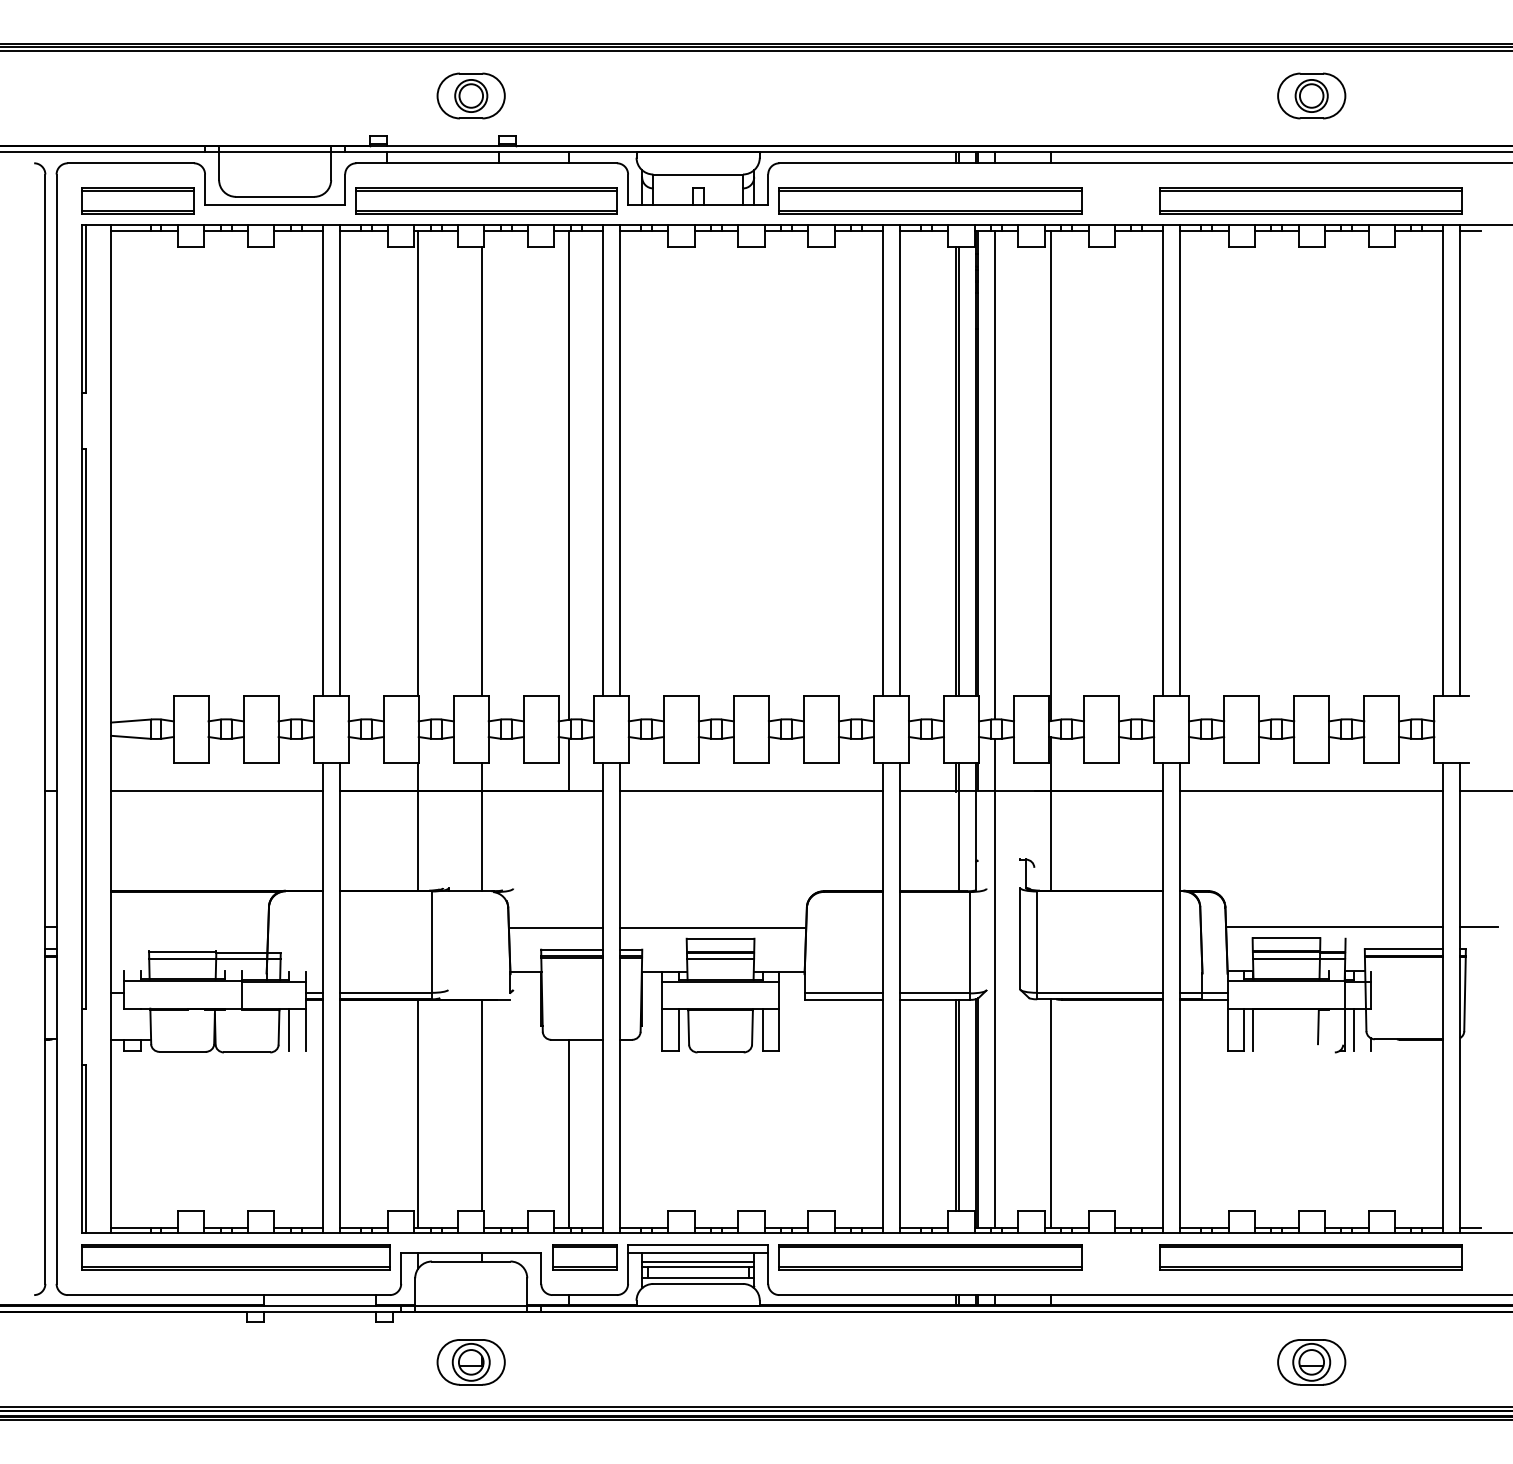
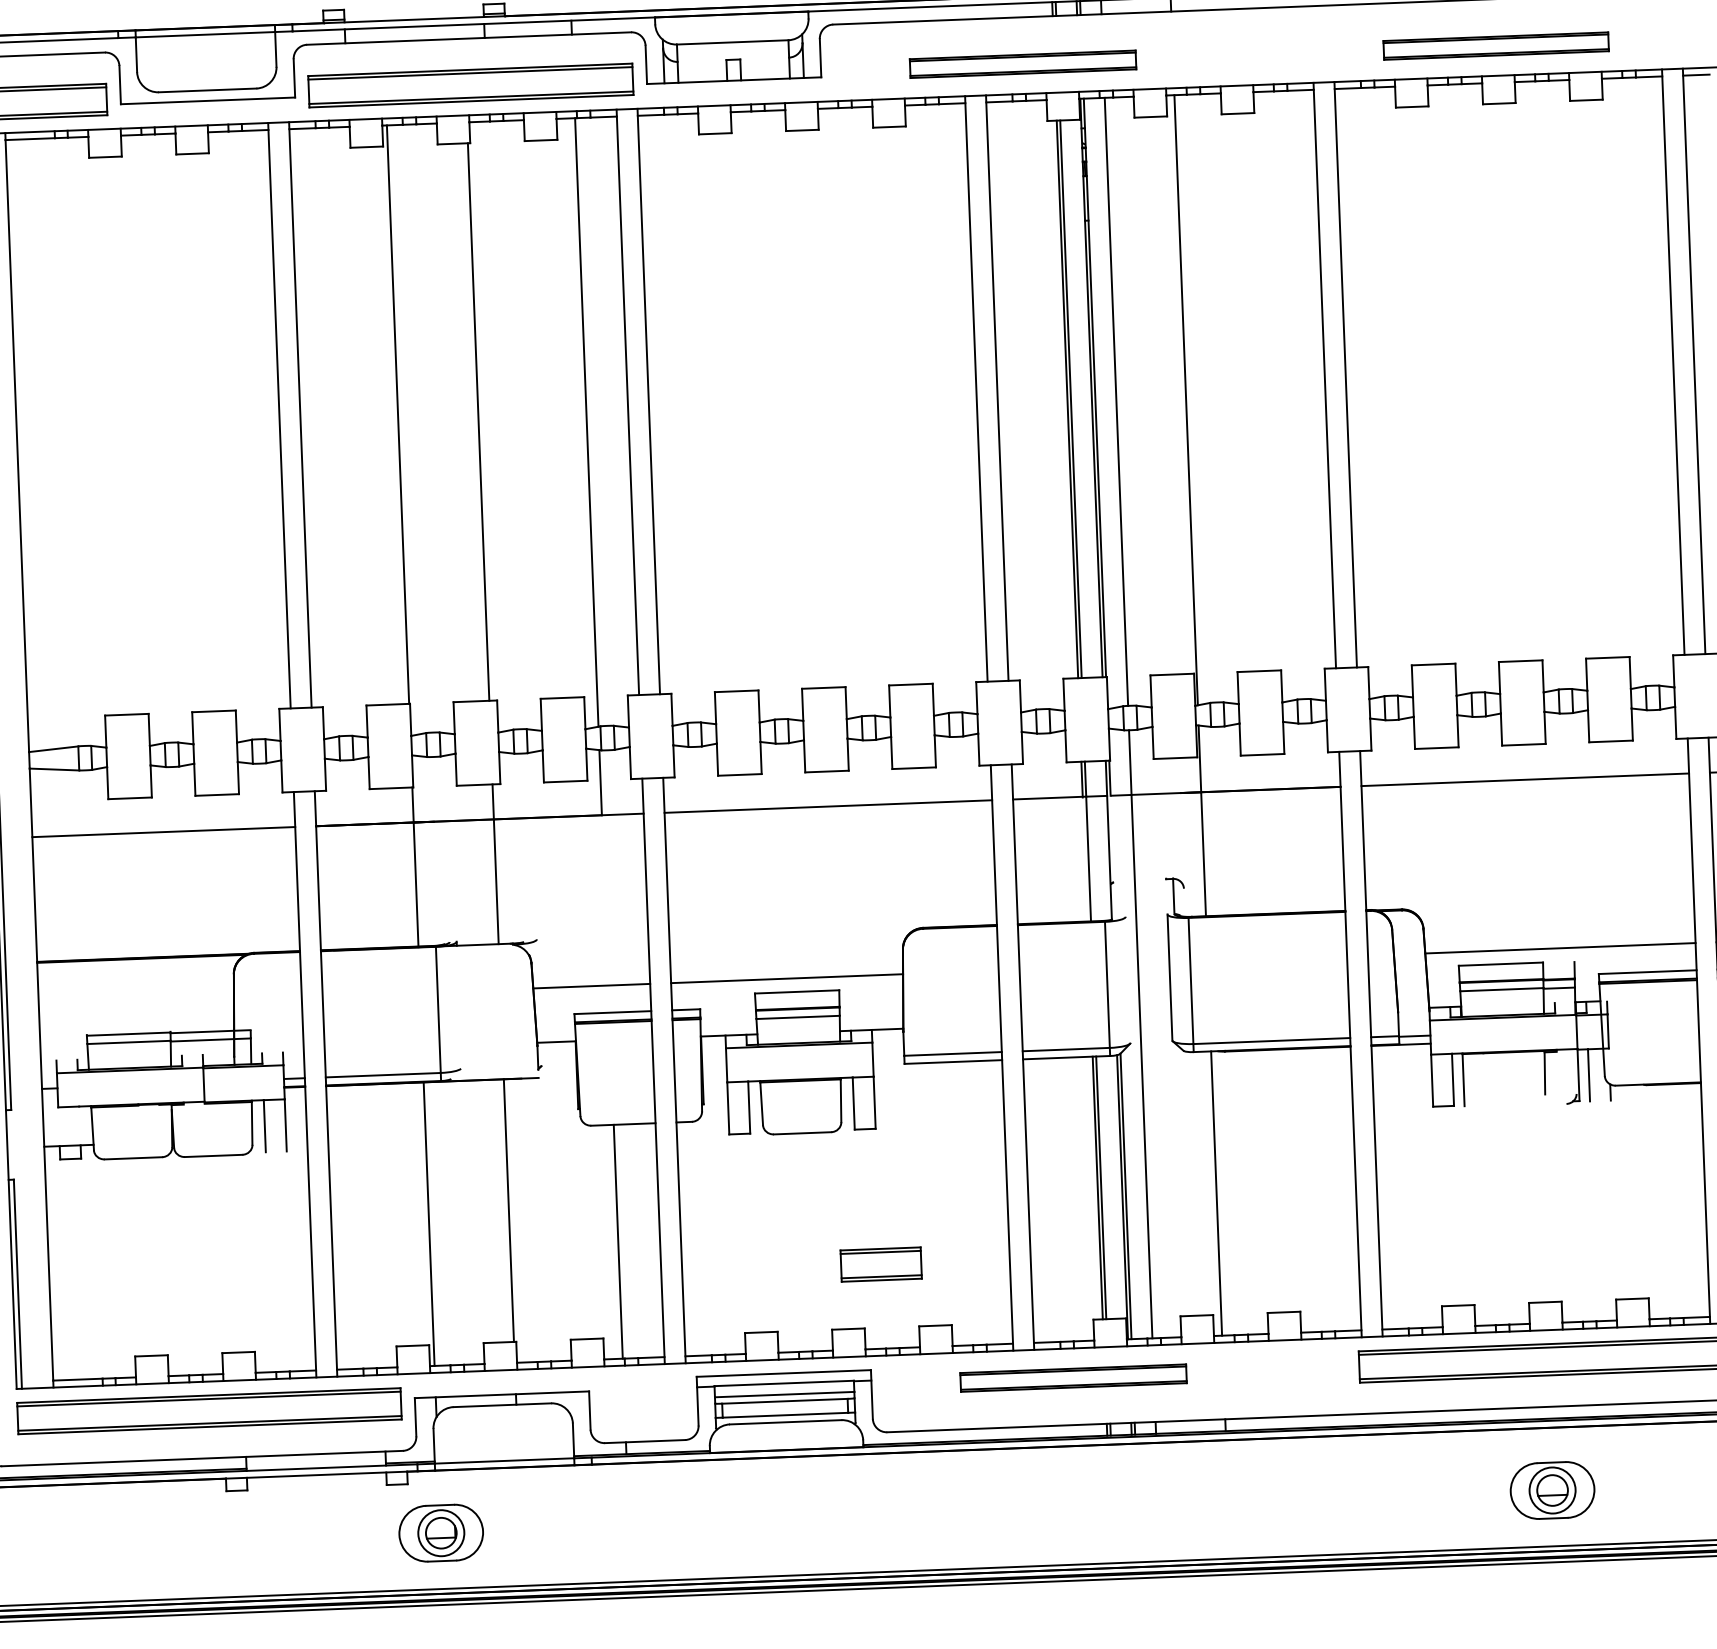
part: (930, 200) -> (1022, 63), size x0.6
part: (1310, 200) -> (1495, 45), size x0.6
part: (584, 1257) -> (880, 1264), moved
part: (930, 1257) -> (1073, 1378), size x0.6
part: (470, 1362) -> (440, 1533), moved

